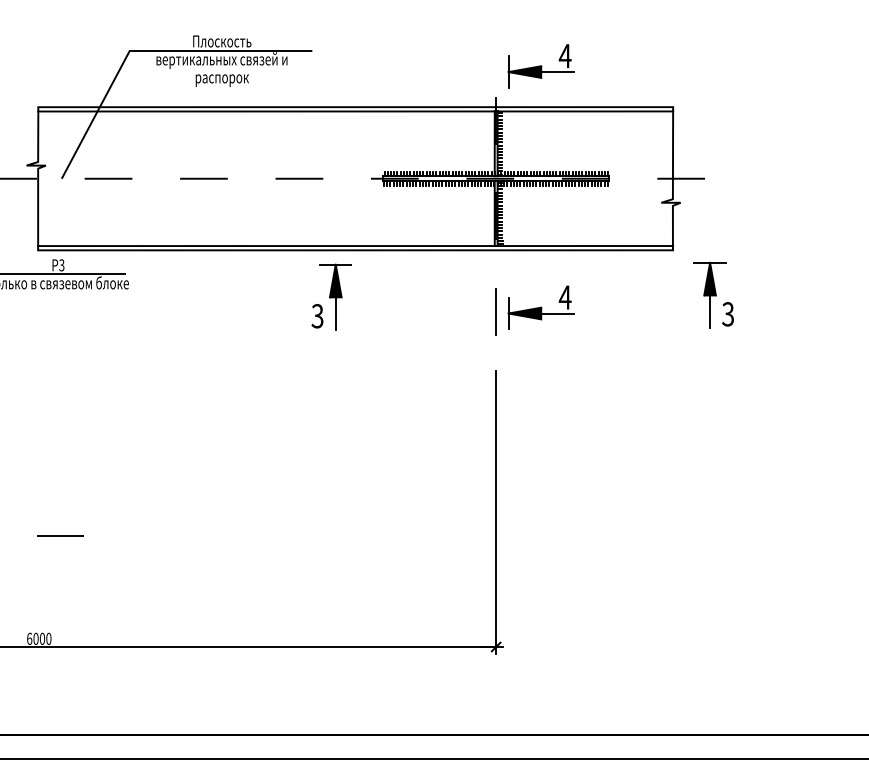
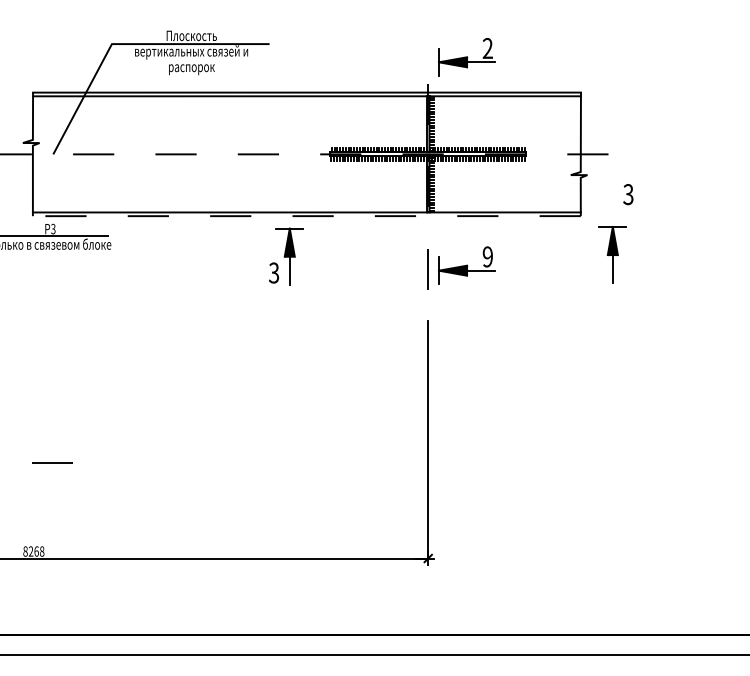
text: (564, 55) -> (487, 47), 4 -> 2
line: (355, 250) -> (306, 216), solid -> dashed
text: (564, 297) -> (487, 256), 4 -> 9
text: (727, 314) -> (627, 194), moved
text: (39, 638) -> (34, 551), 6000 -> 8268

